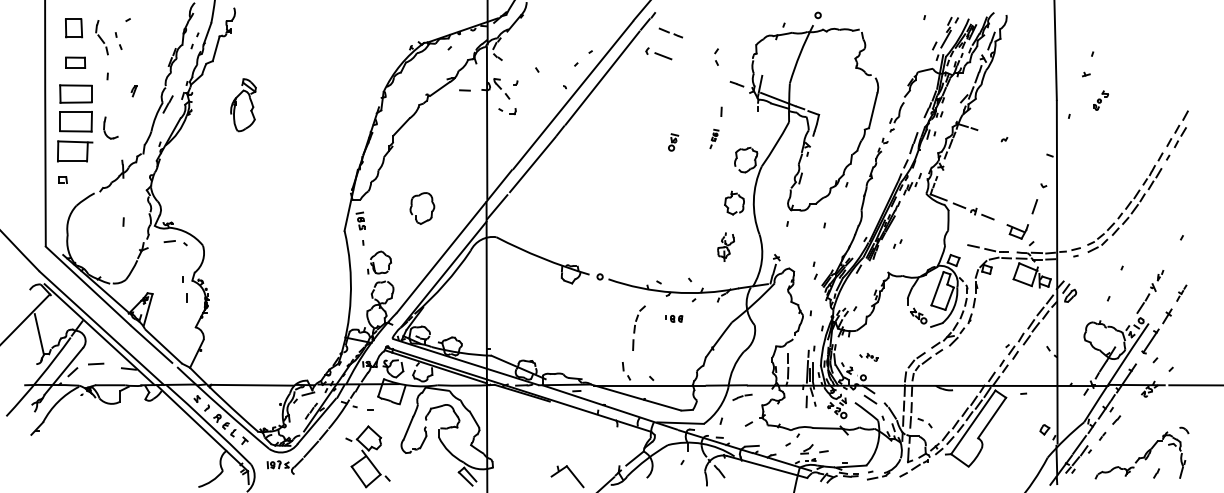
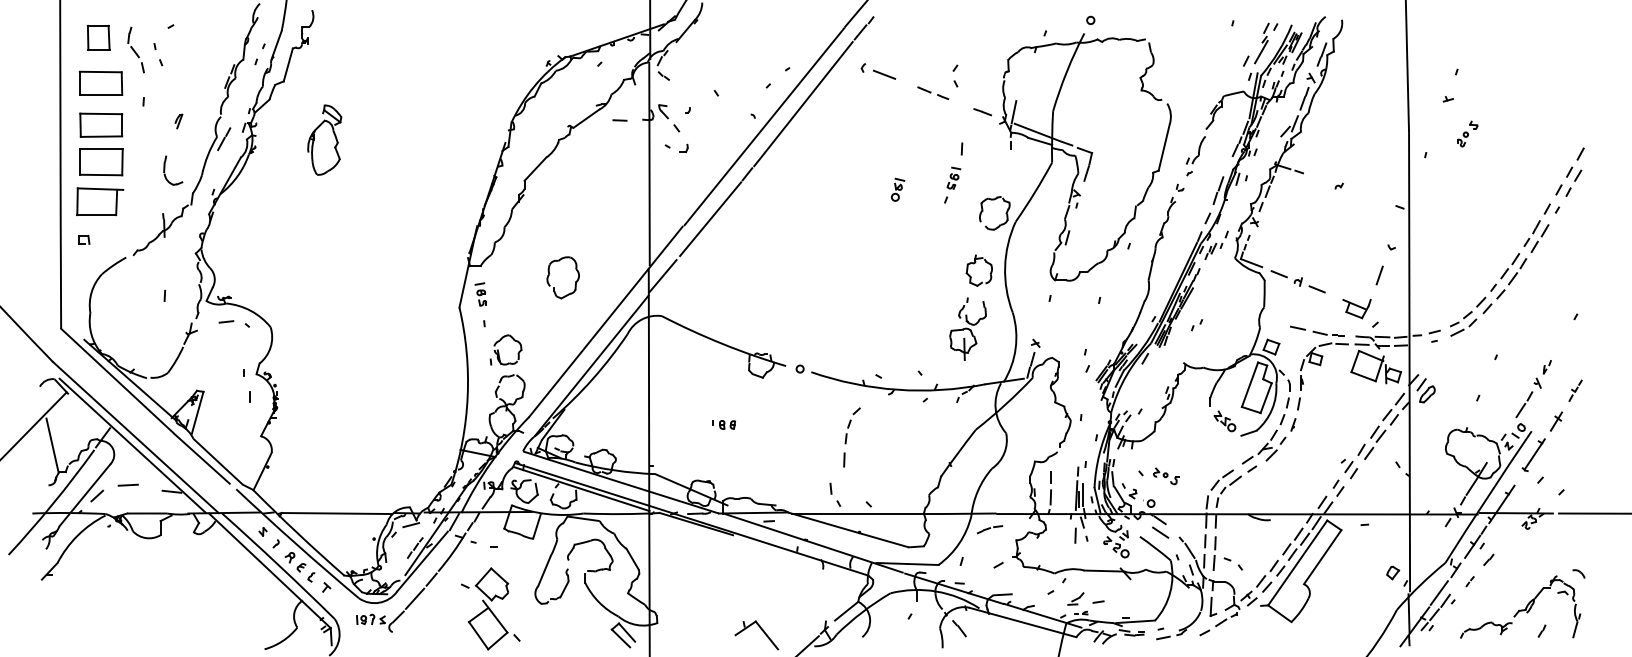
line: (669, 32) -> (931, 92), moved
part: (75, 62) -> (100, 83), size x1.67
part: (110, 127) -> (172, 169), moved
part: (714, 138) -> (952, 184), size x1.43
part: (725, 247) -> (967, 329), size x1.67
part: (674, 318) -> (724, 424), moved
part: (868, 357) -> (1157, 476), size x1.67

